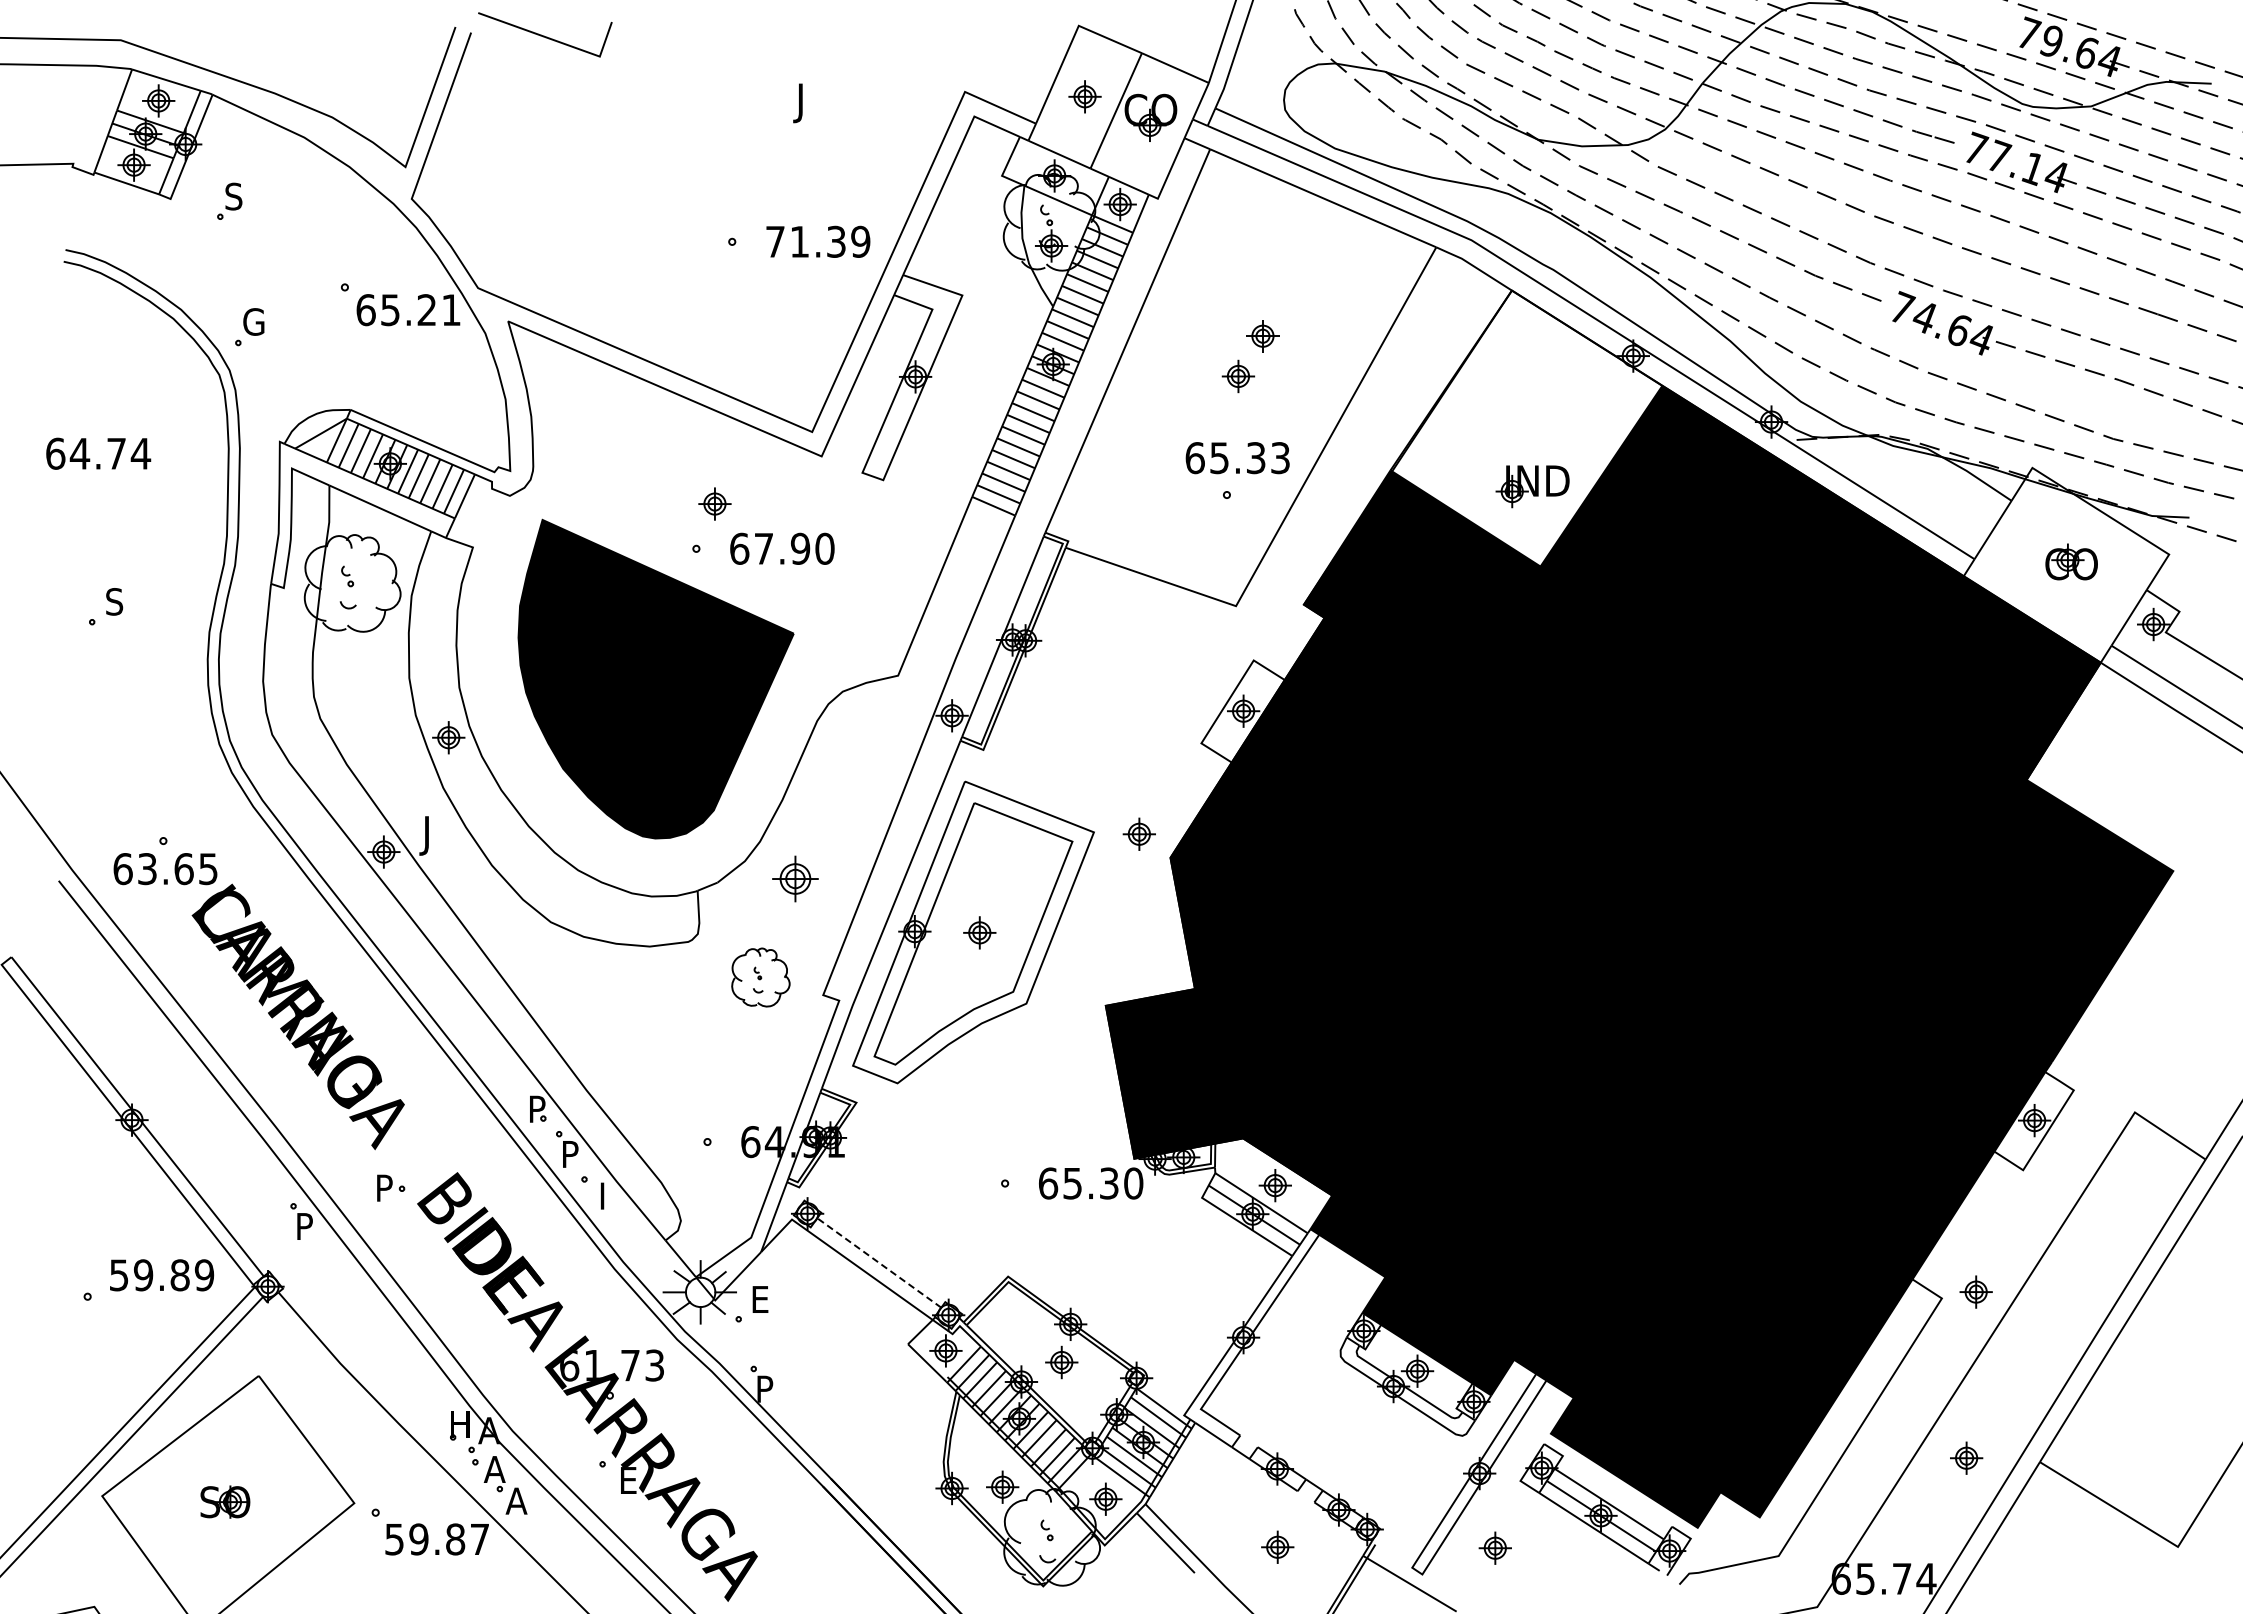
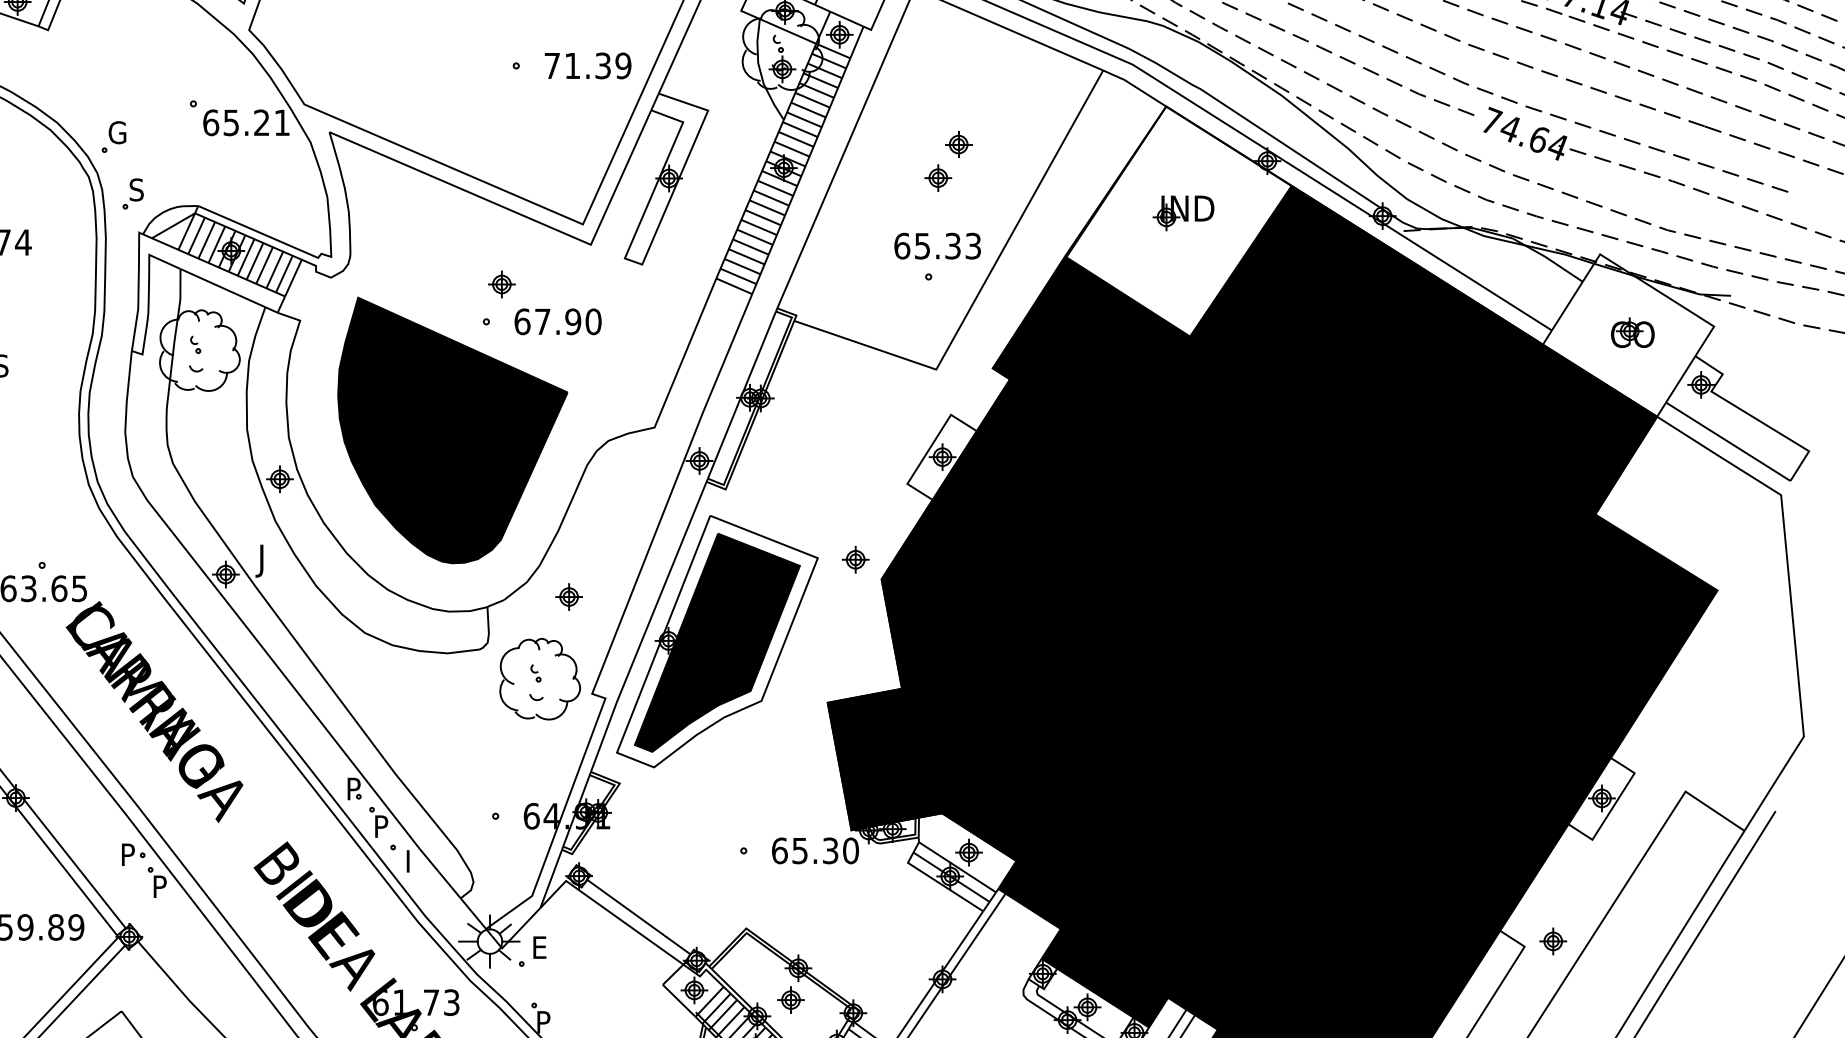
part: (229, 200) -> (133, 193), moved
part: (1532, 486) -> (1183, 213), moved
part: (795, 878) -> (569, 596), size x0.71
fill: (973, 933) -> (717, 642), added
part: (760, 977) -> (539, 679), size x1.67
part: (391, 1187) -> (133, 854), moved
line: (879, 1262) -> (639, 916), dashed -> solid

